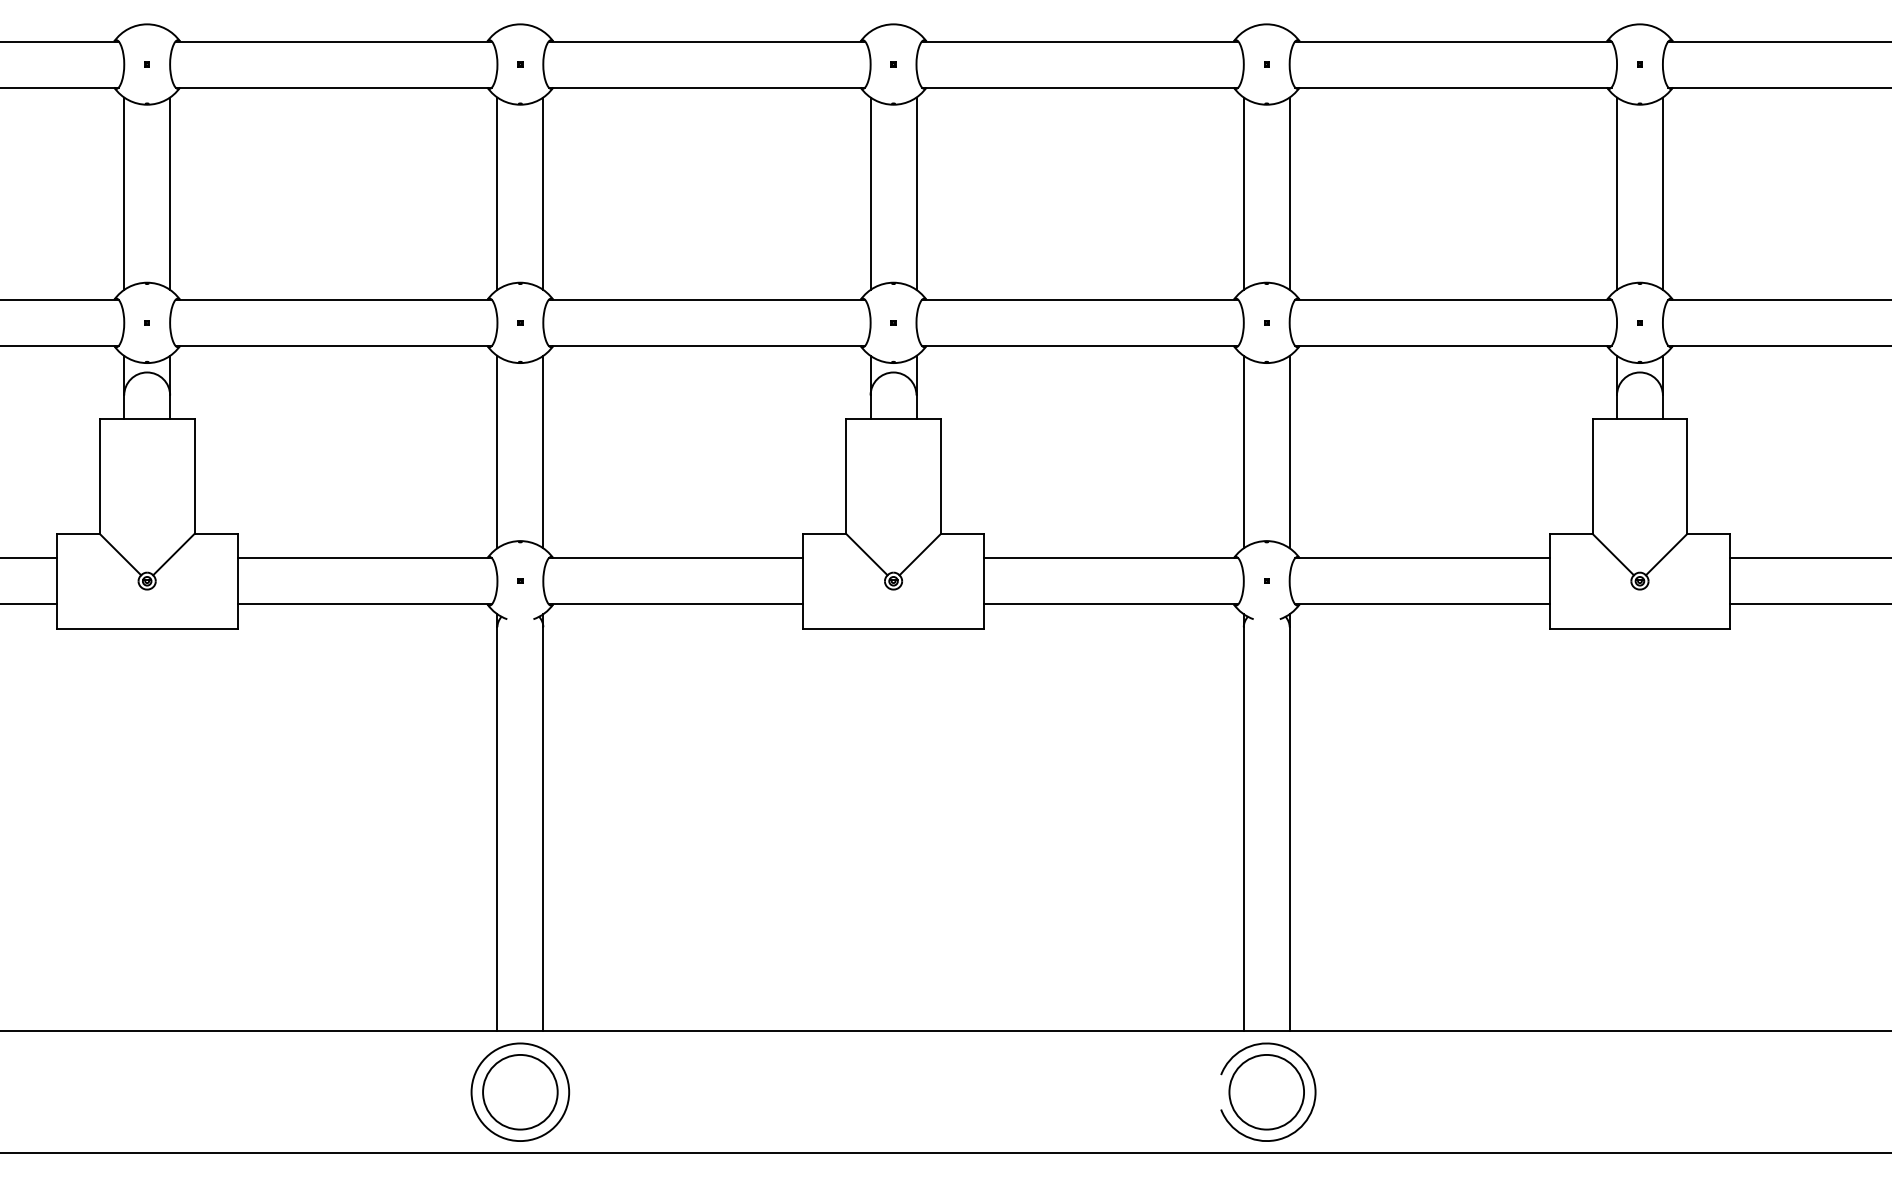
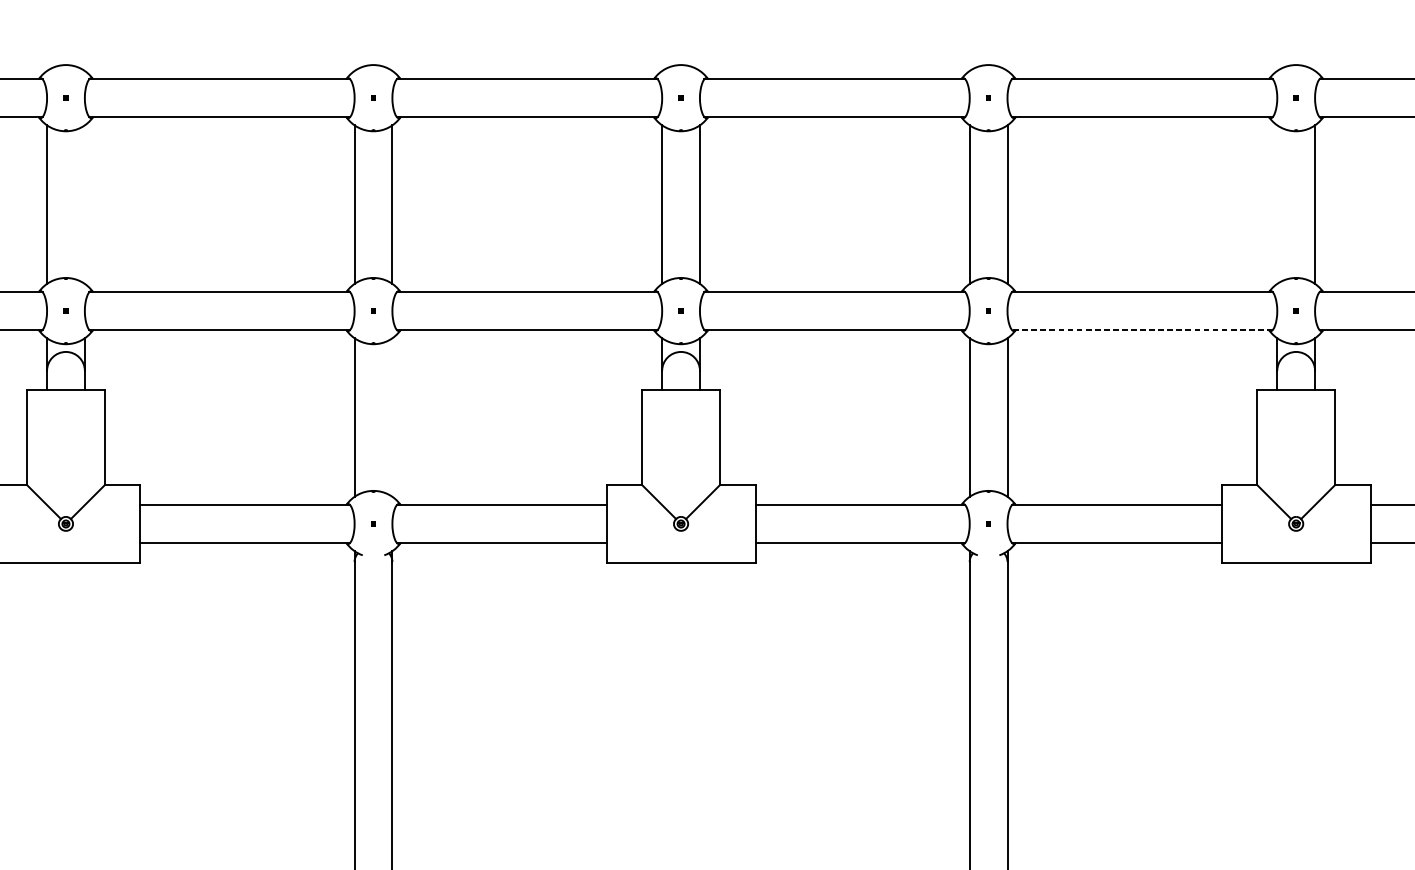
line: (170, 193) -> (85, 204), removed
line: (1616, 193) -> (1276, 204), removed
line: (1452, 345) -> (1141, 329), solid -> dashed
line: (543, 451) -> (392, 417), removed

